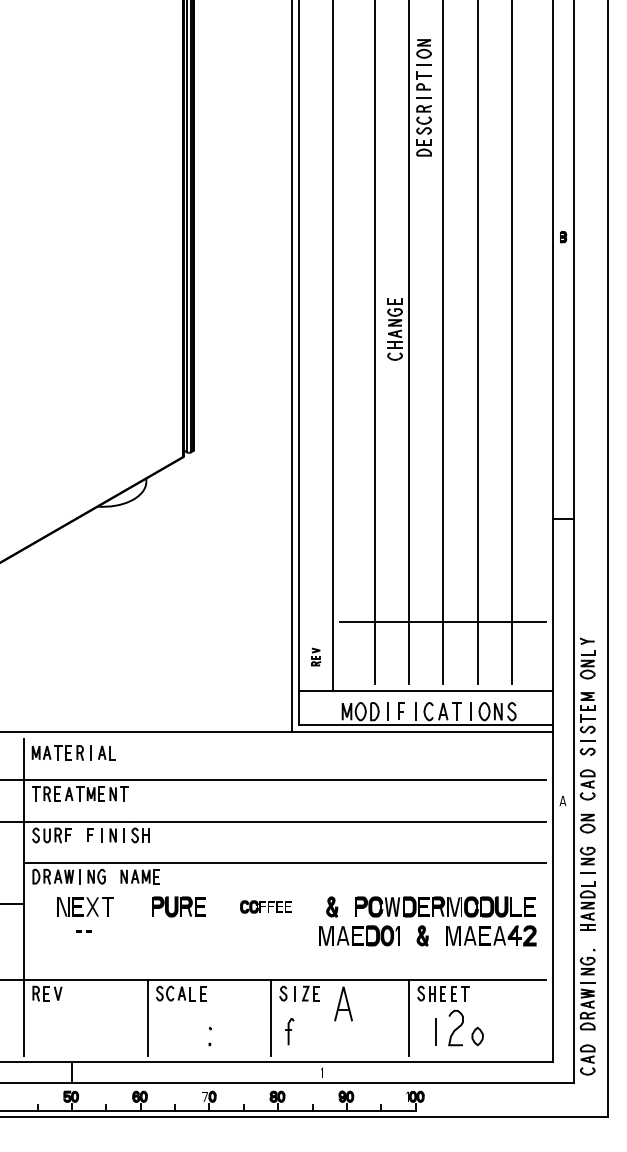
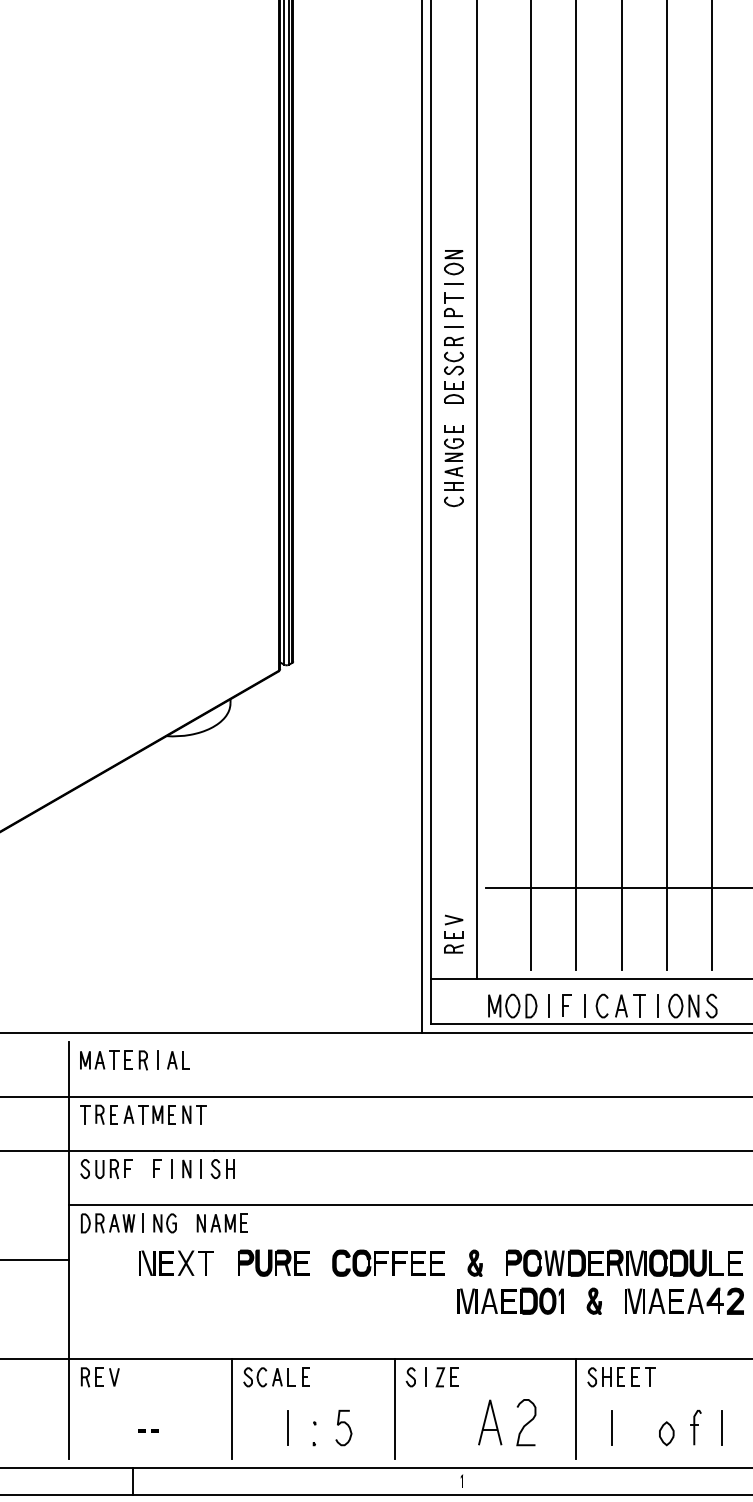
part: (423, 97) -> (453, 326), moved
part: (394, 329) -> (453, 466), moved
part: (315, 656) -> (453, 933), size x1.67
part: (85, 906) -> (176, 1262), moved
part: (265, 906) -> (387, 1262), size x1.67
line: (81, 931) -> (145, 1431), moved
part: (343, 1003) -> (490, 1421), moved
curve: (455, 1028) -> (525, 1423), moved
curve: (234, 1030) -> (346, 1425), added
part: (289, 1031) -> (695, 1427), moved
line: (189, 1032) -> (287, 1428), added
line: (519, 1032) -> (721, 1428), added

